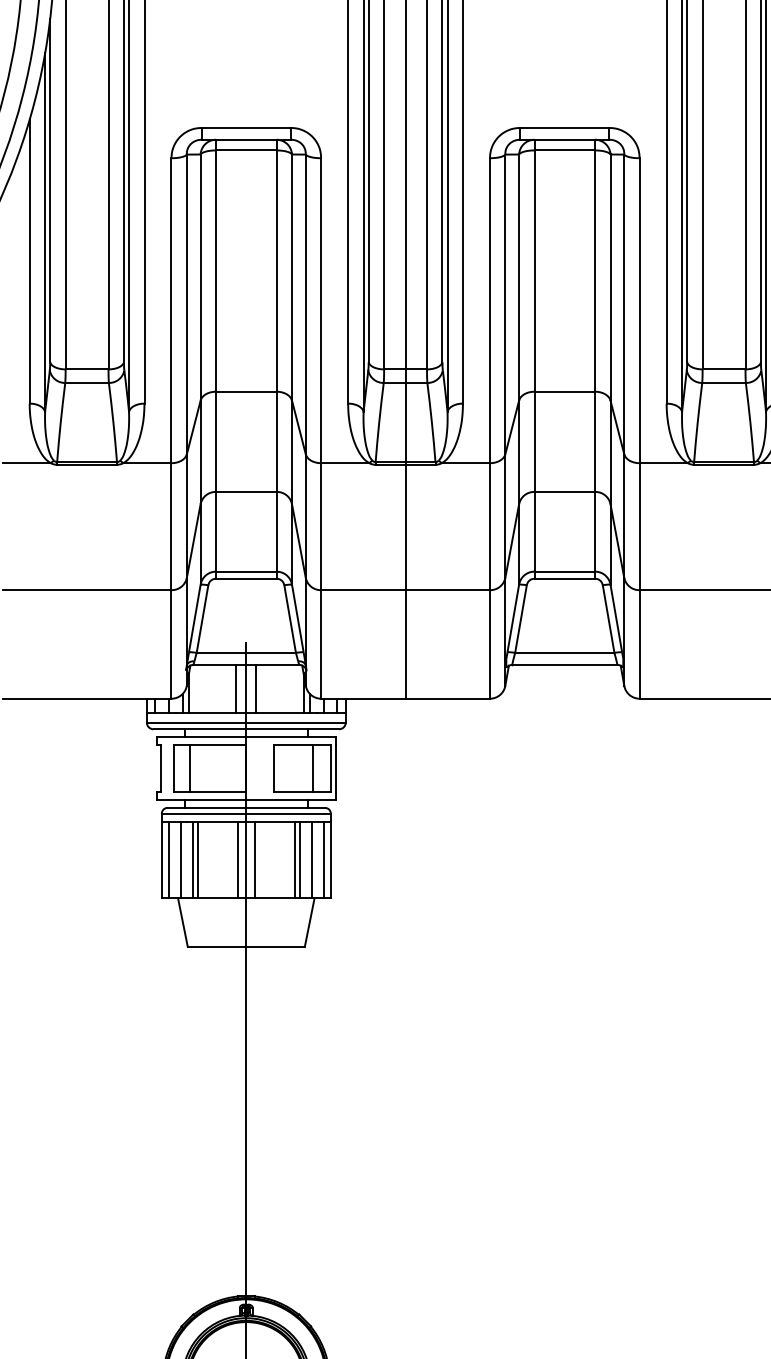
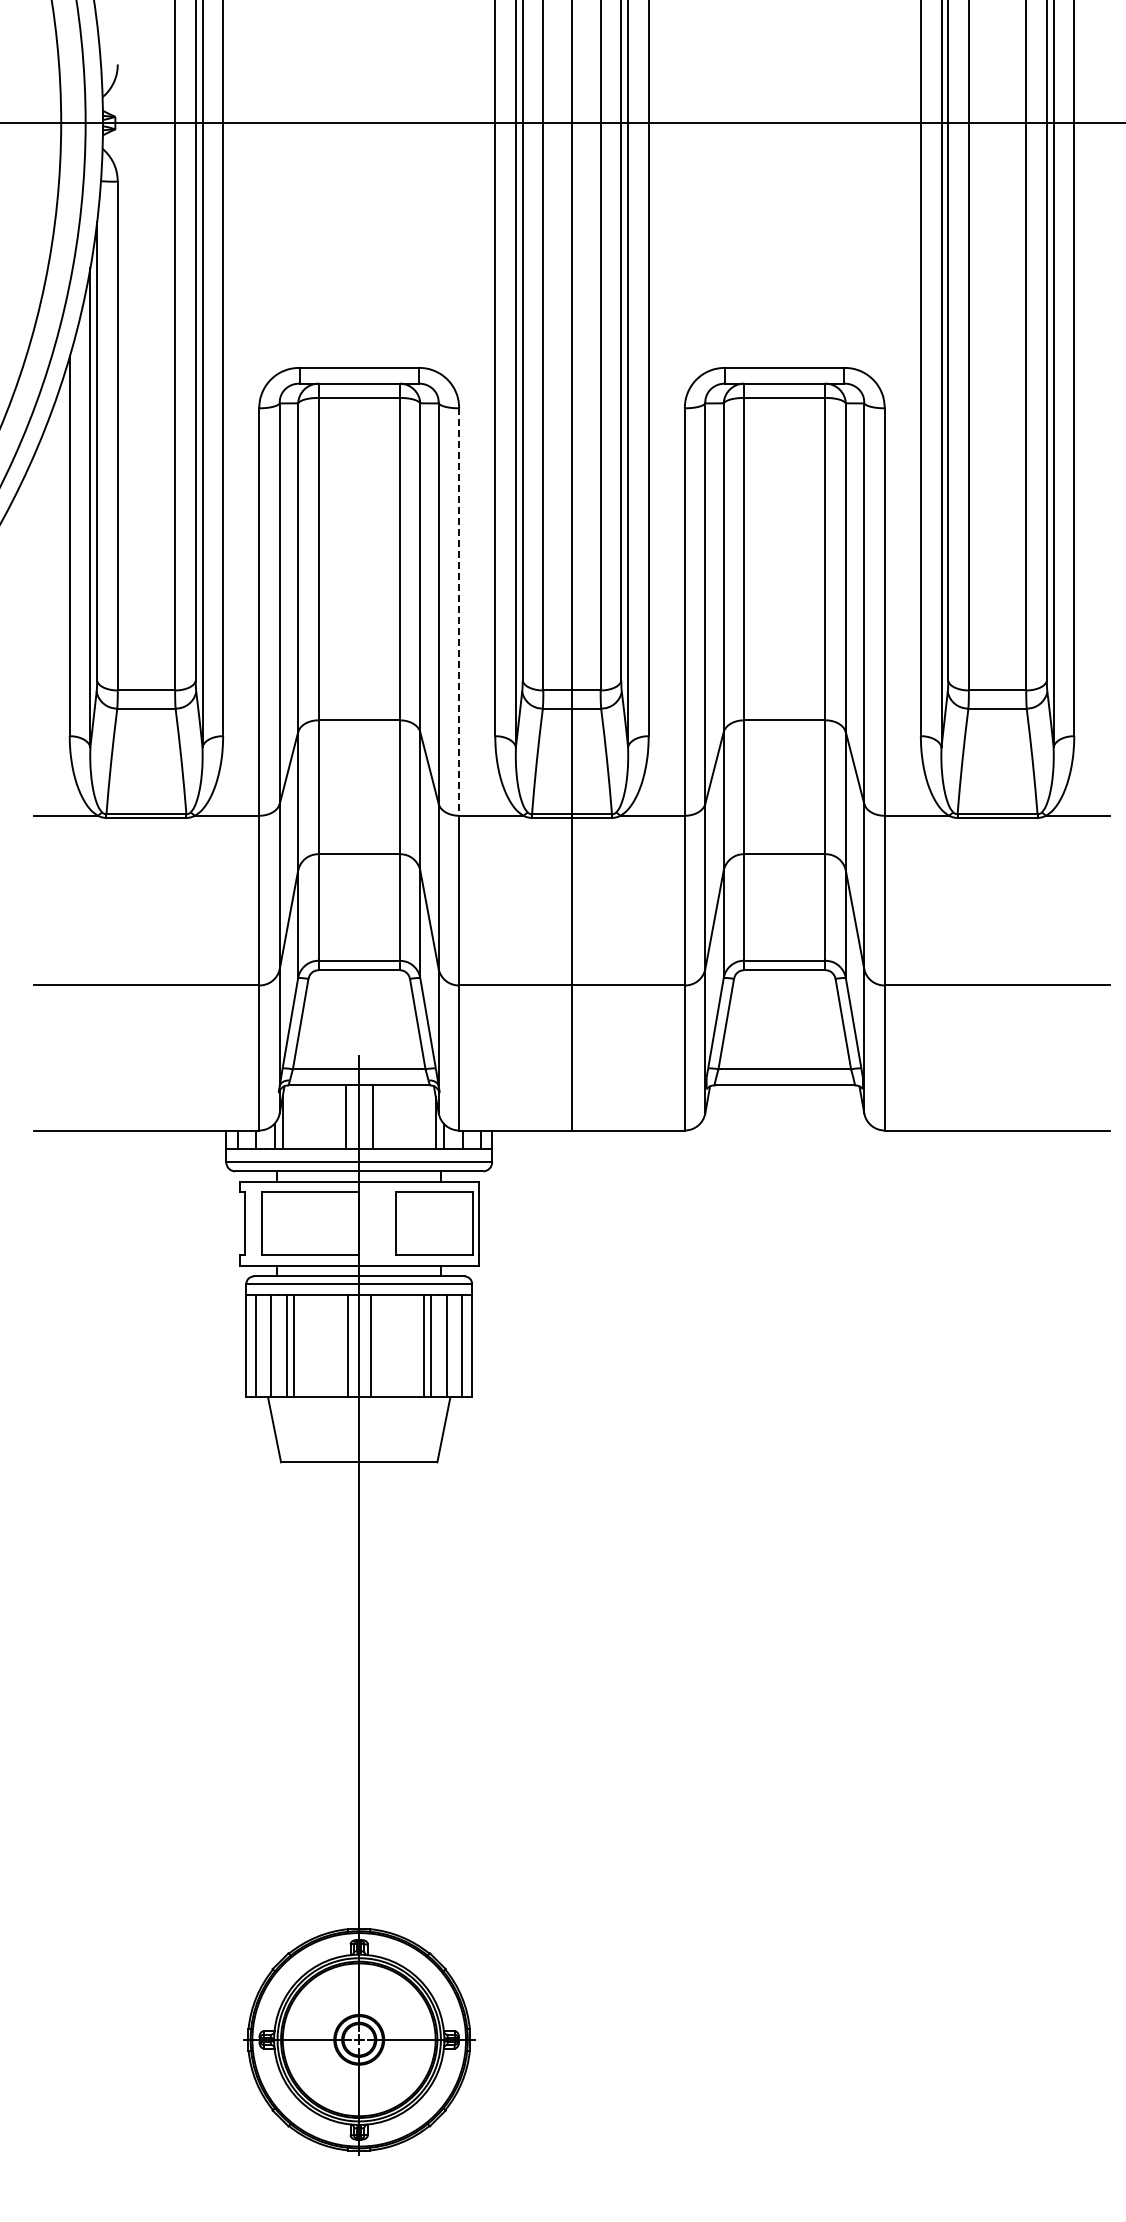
line: (321, 311) -> (459, 612), solid -> dashed
line: (189, 768) -> (283, 1223), removed
line: (312, 768) -> (447, 1223), removed

